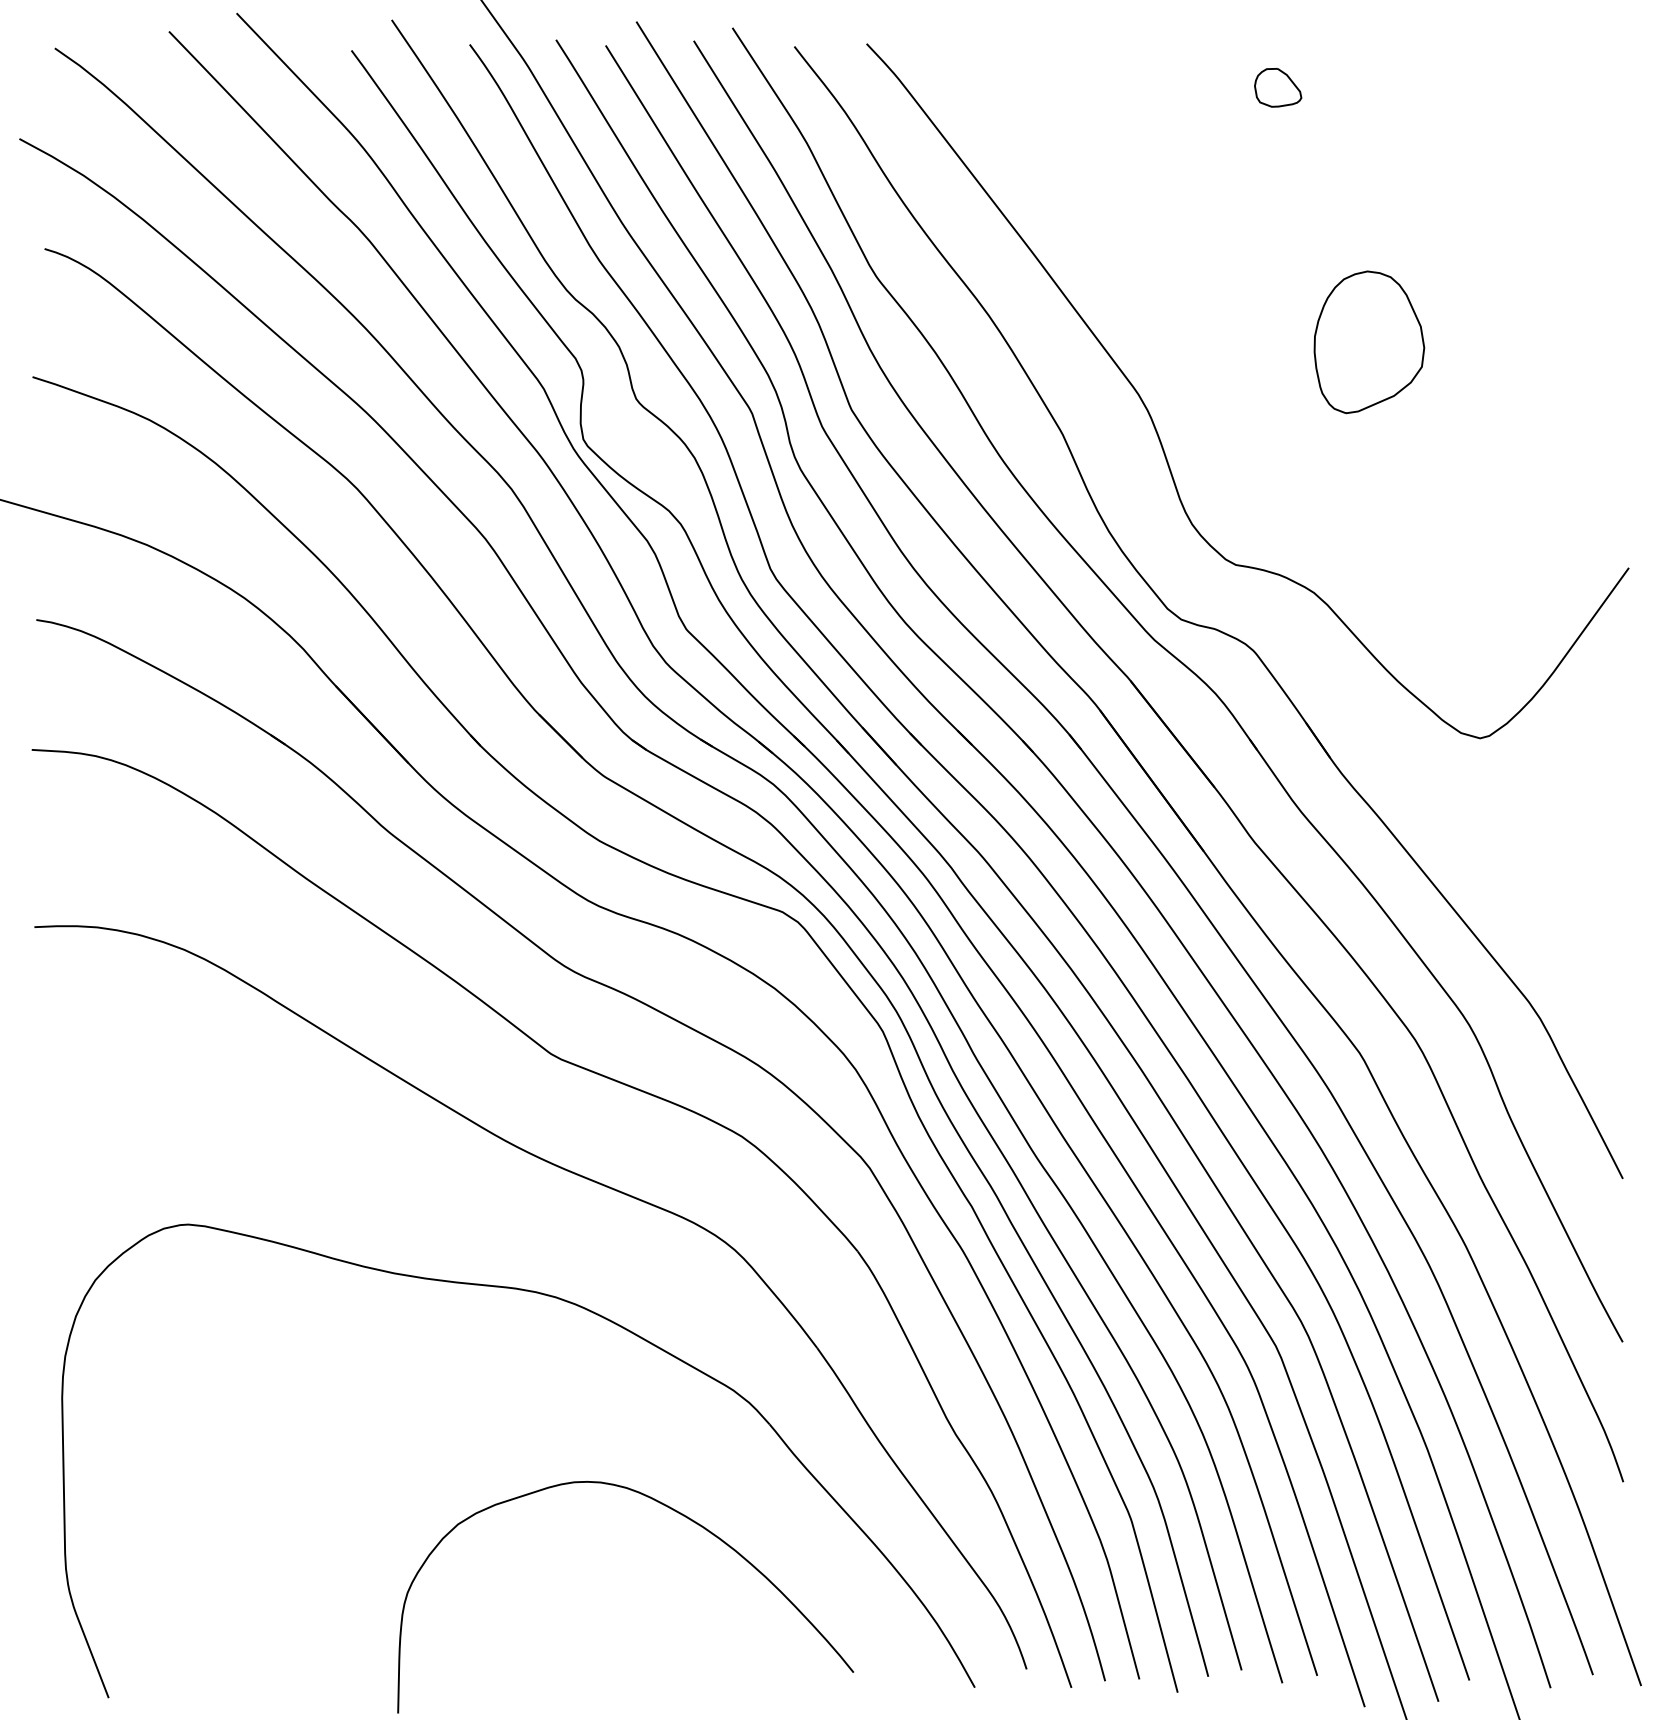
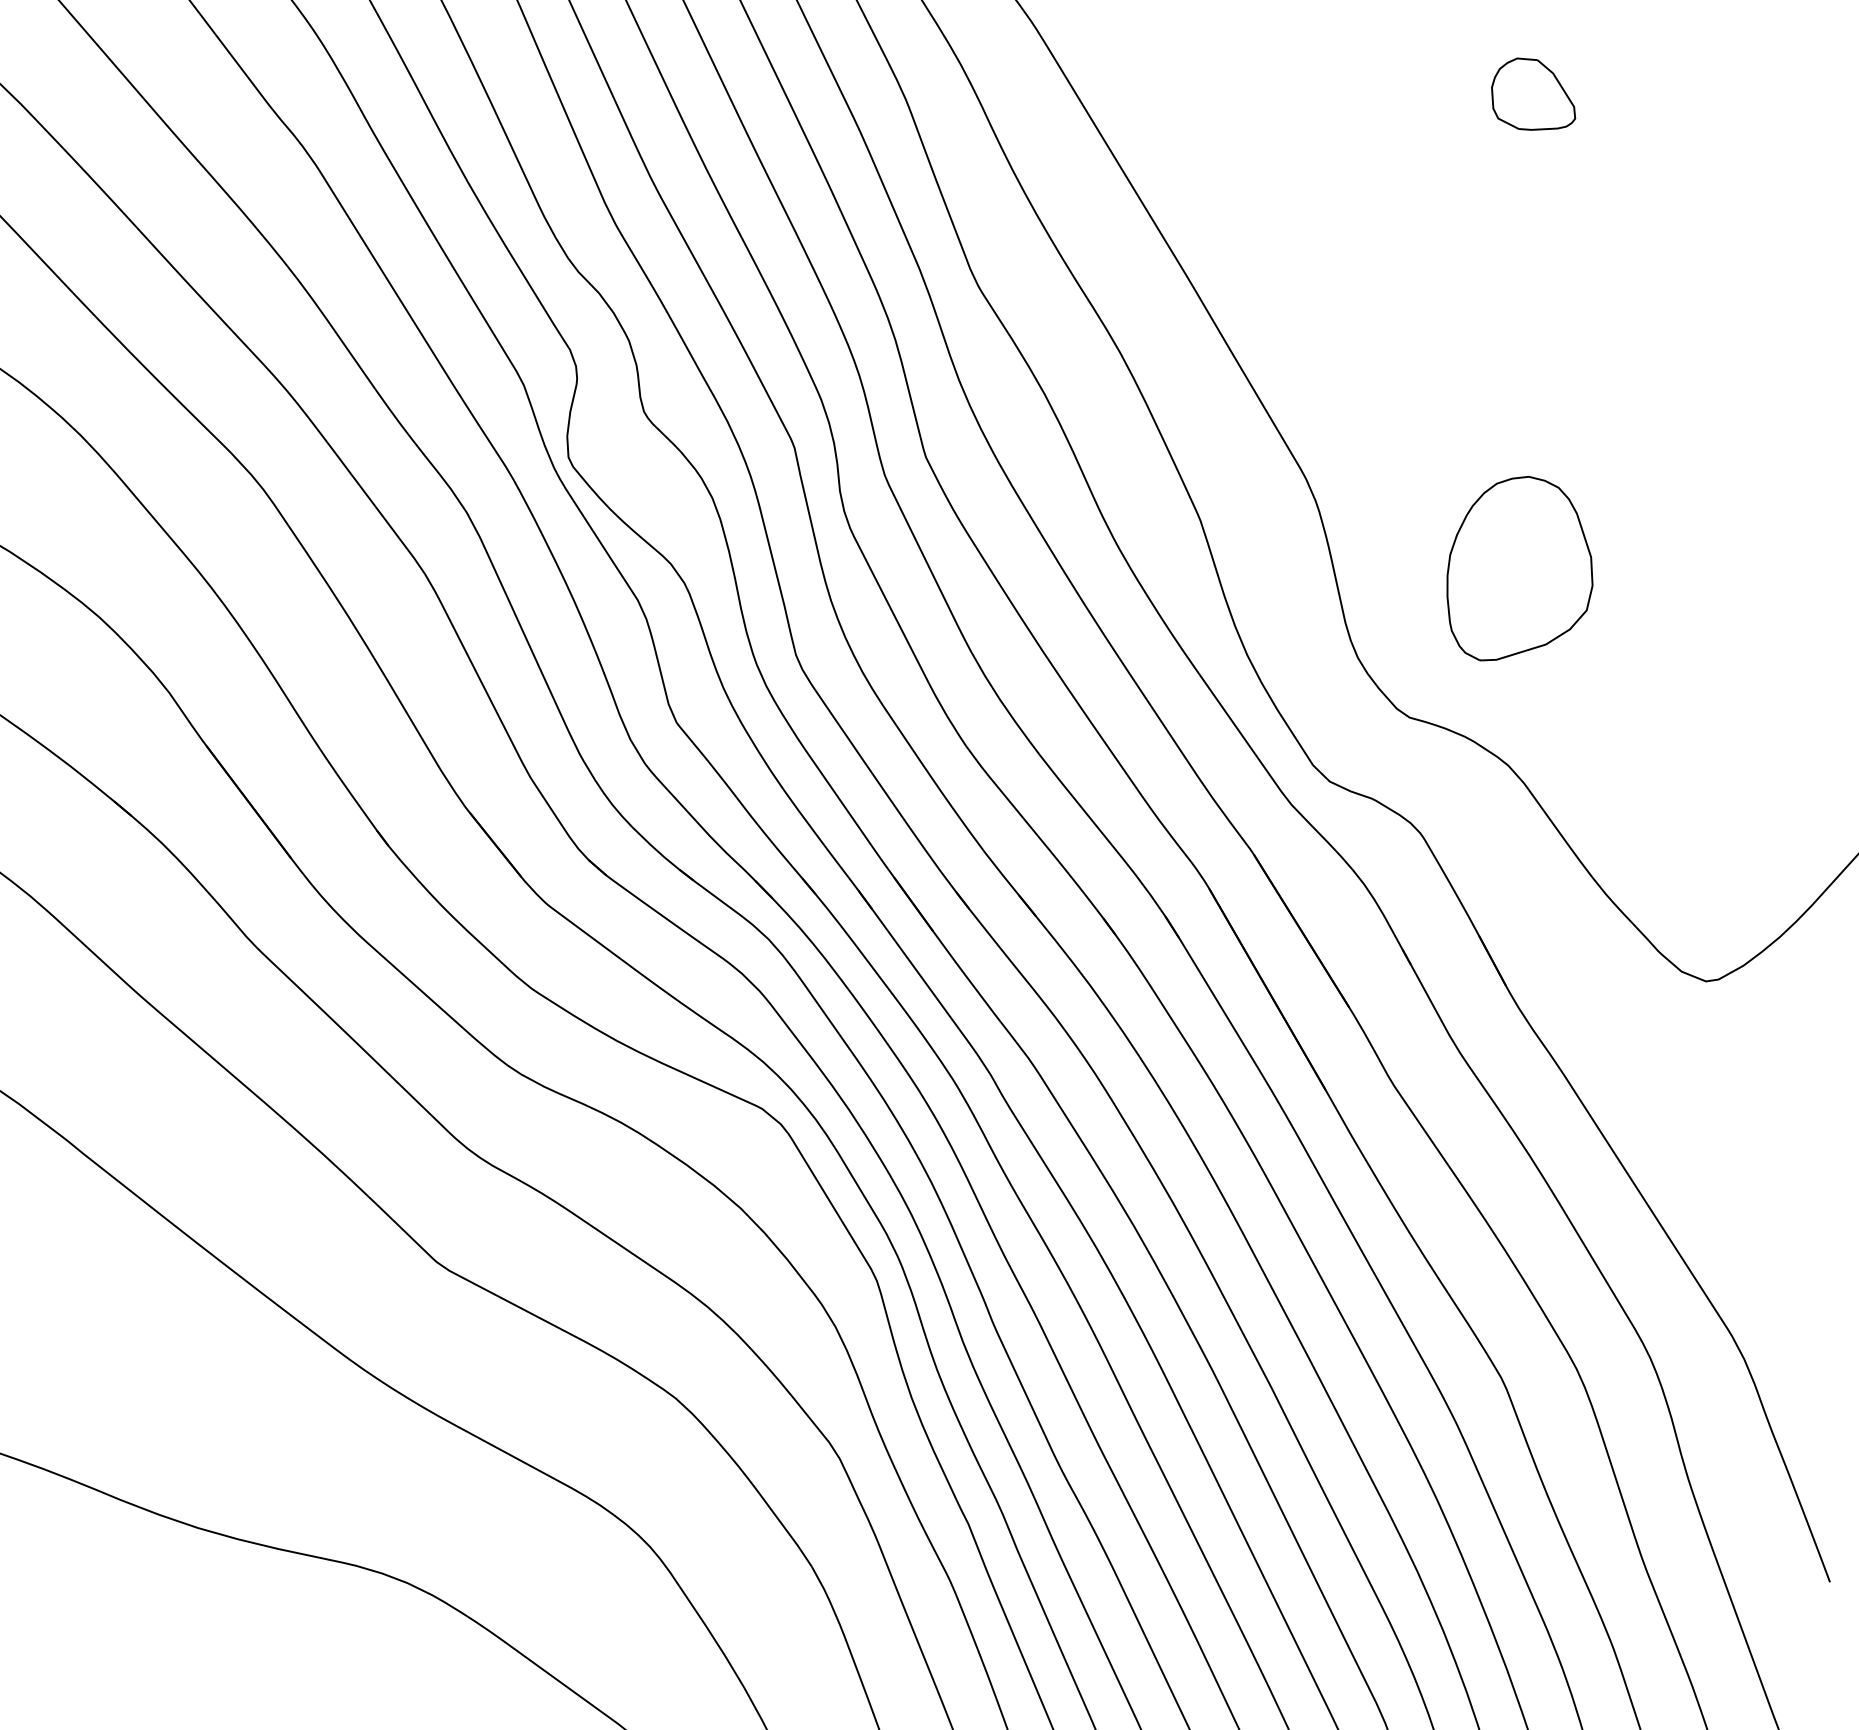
part: (1278, 87) -> (1535, 94), size x1.4
part: (1369, 342) -> (1521, 570), moved

